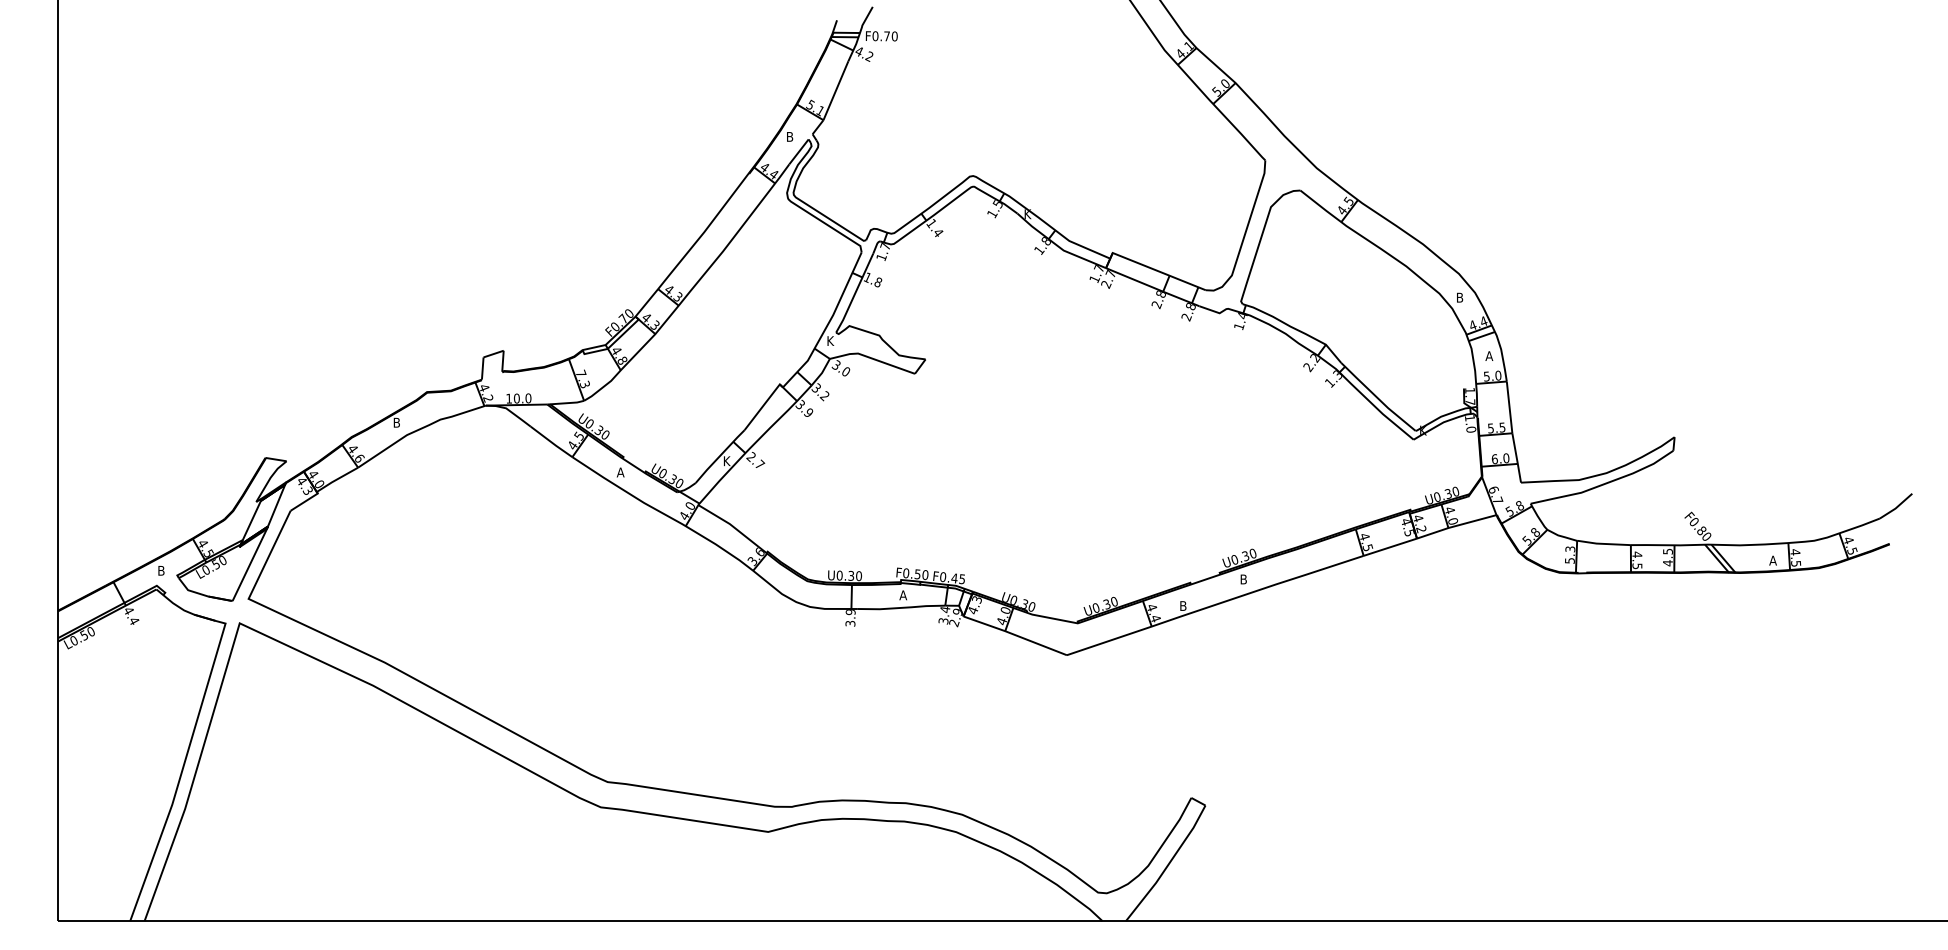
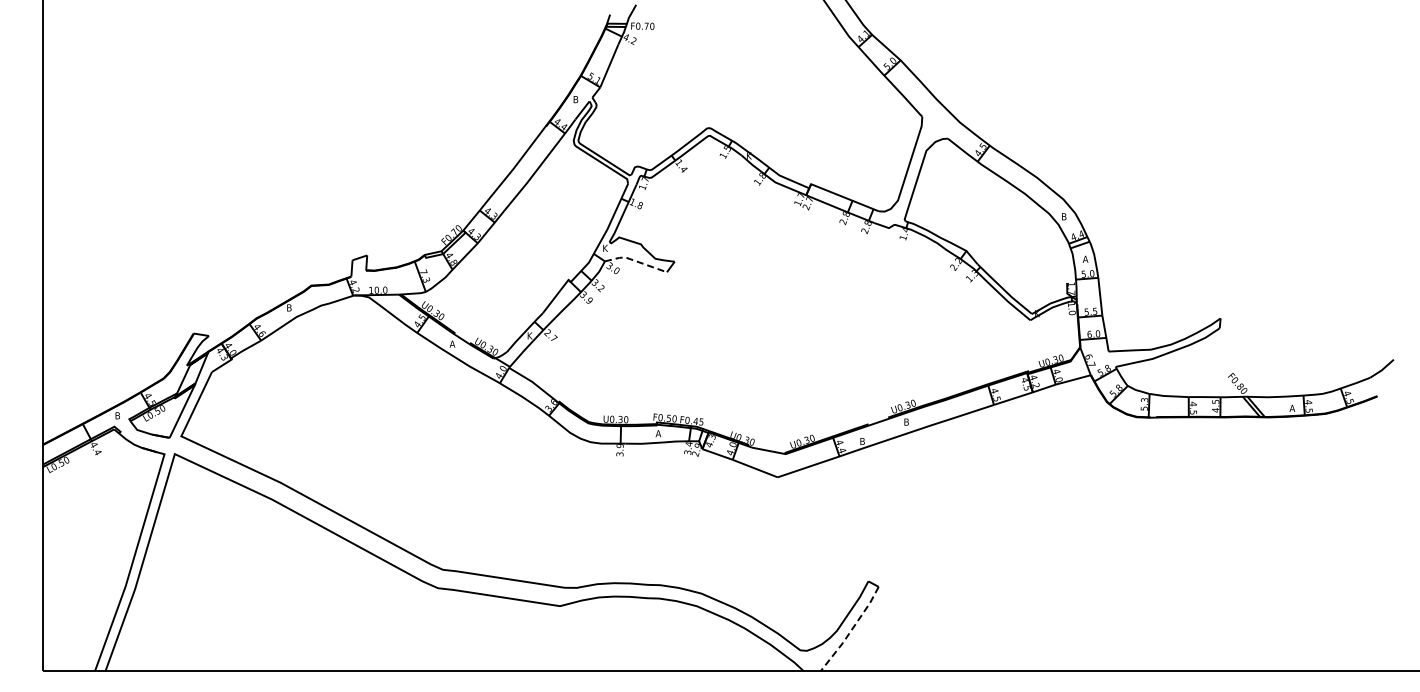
line: (871, 357) -> (635, 260), solid -> dashed
line: (1168, 865) -> (851, 630), solid -> dashed

